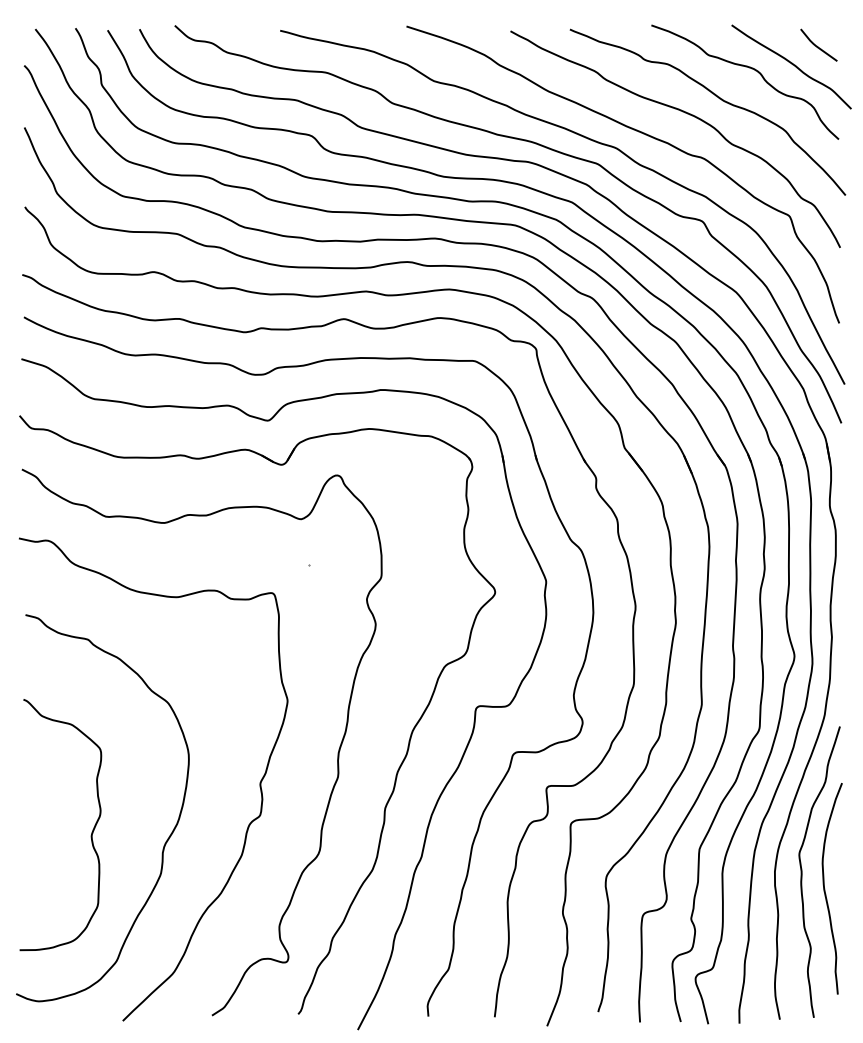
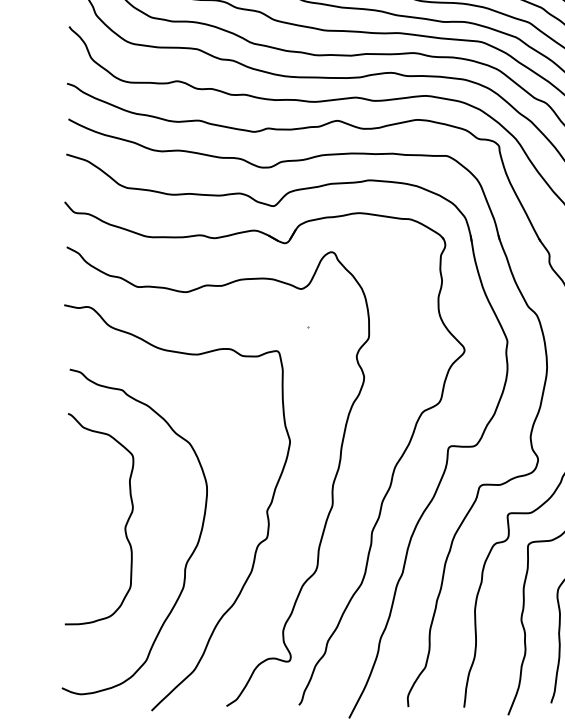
curve: (90, 835) -> (124, 527), moved

